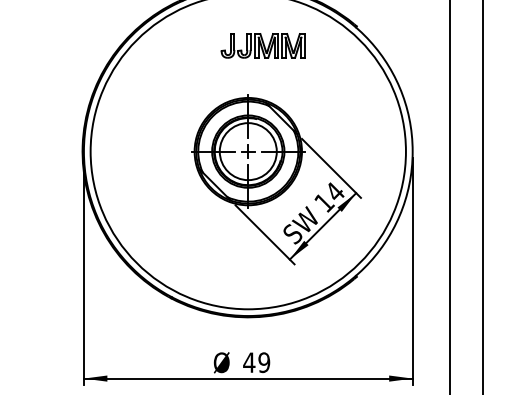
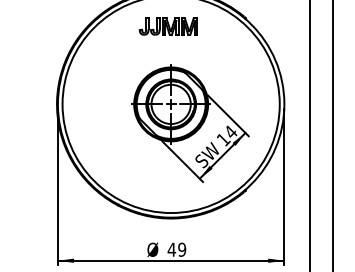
part: (261, 45) -> (167, 26), moved

